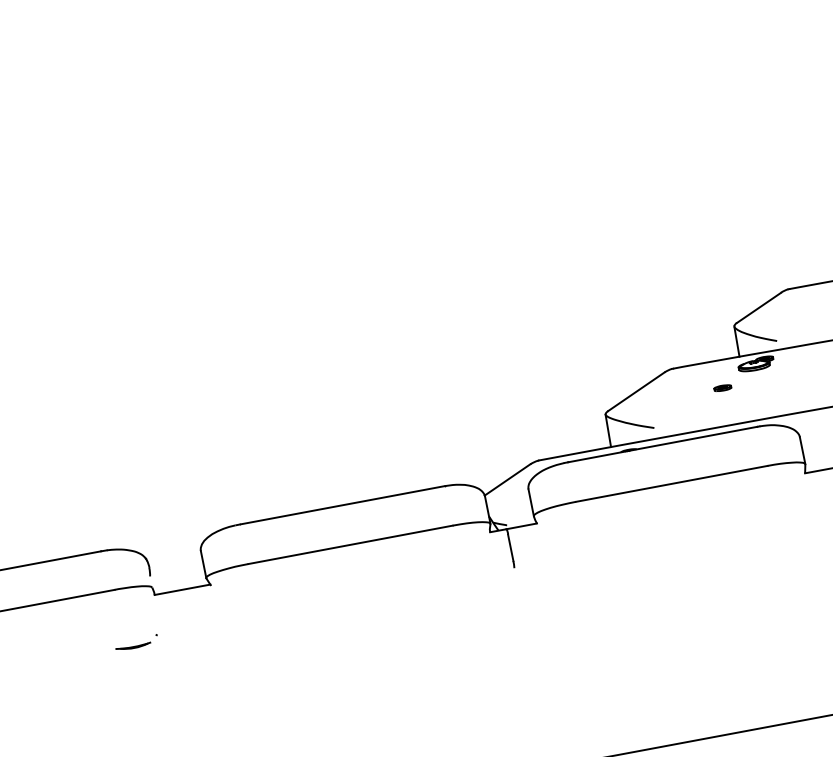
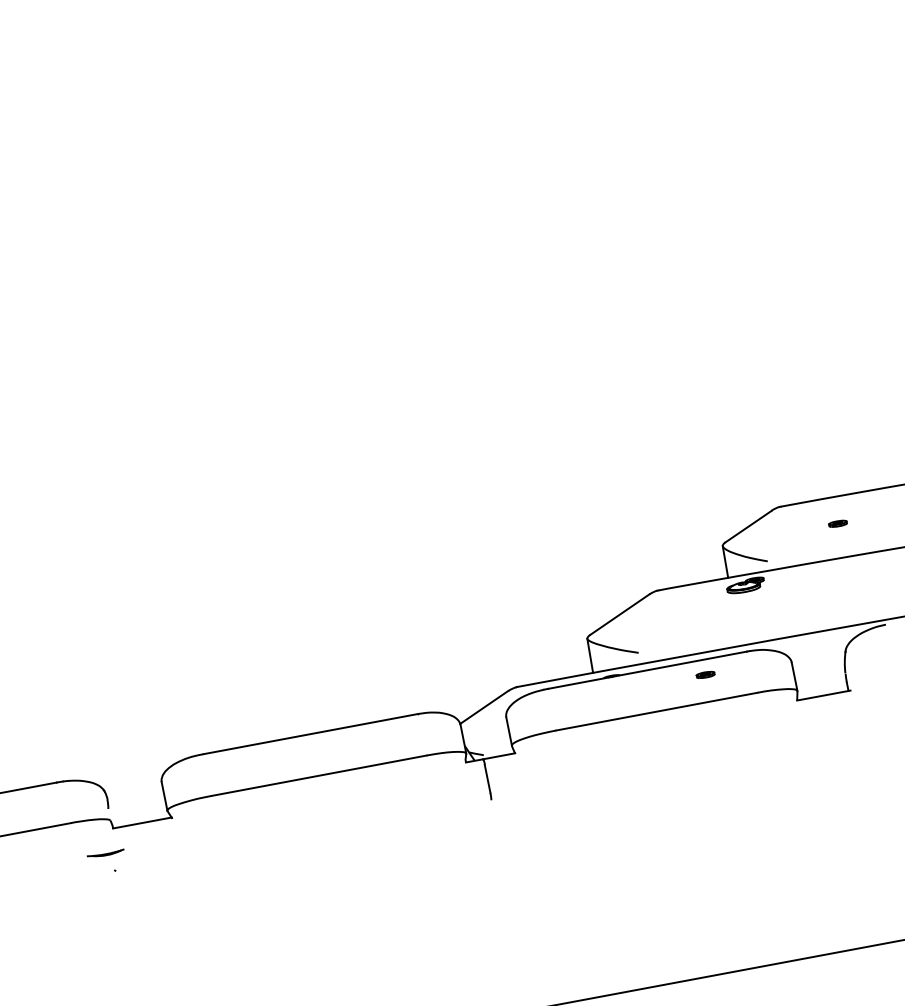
part: (722, 387) -> (705, 674), moved
part: (133, 645) -> (105, 852), moved

